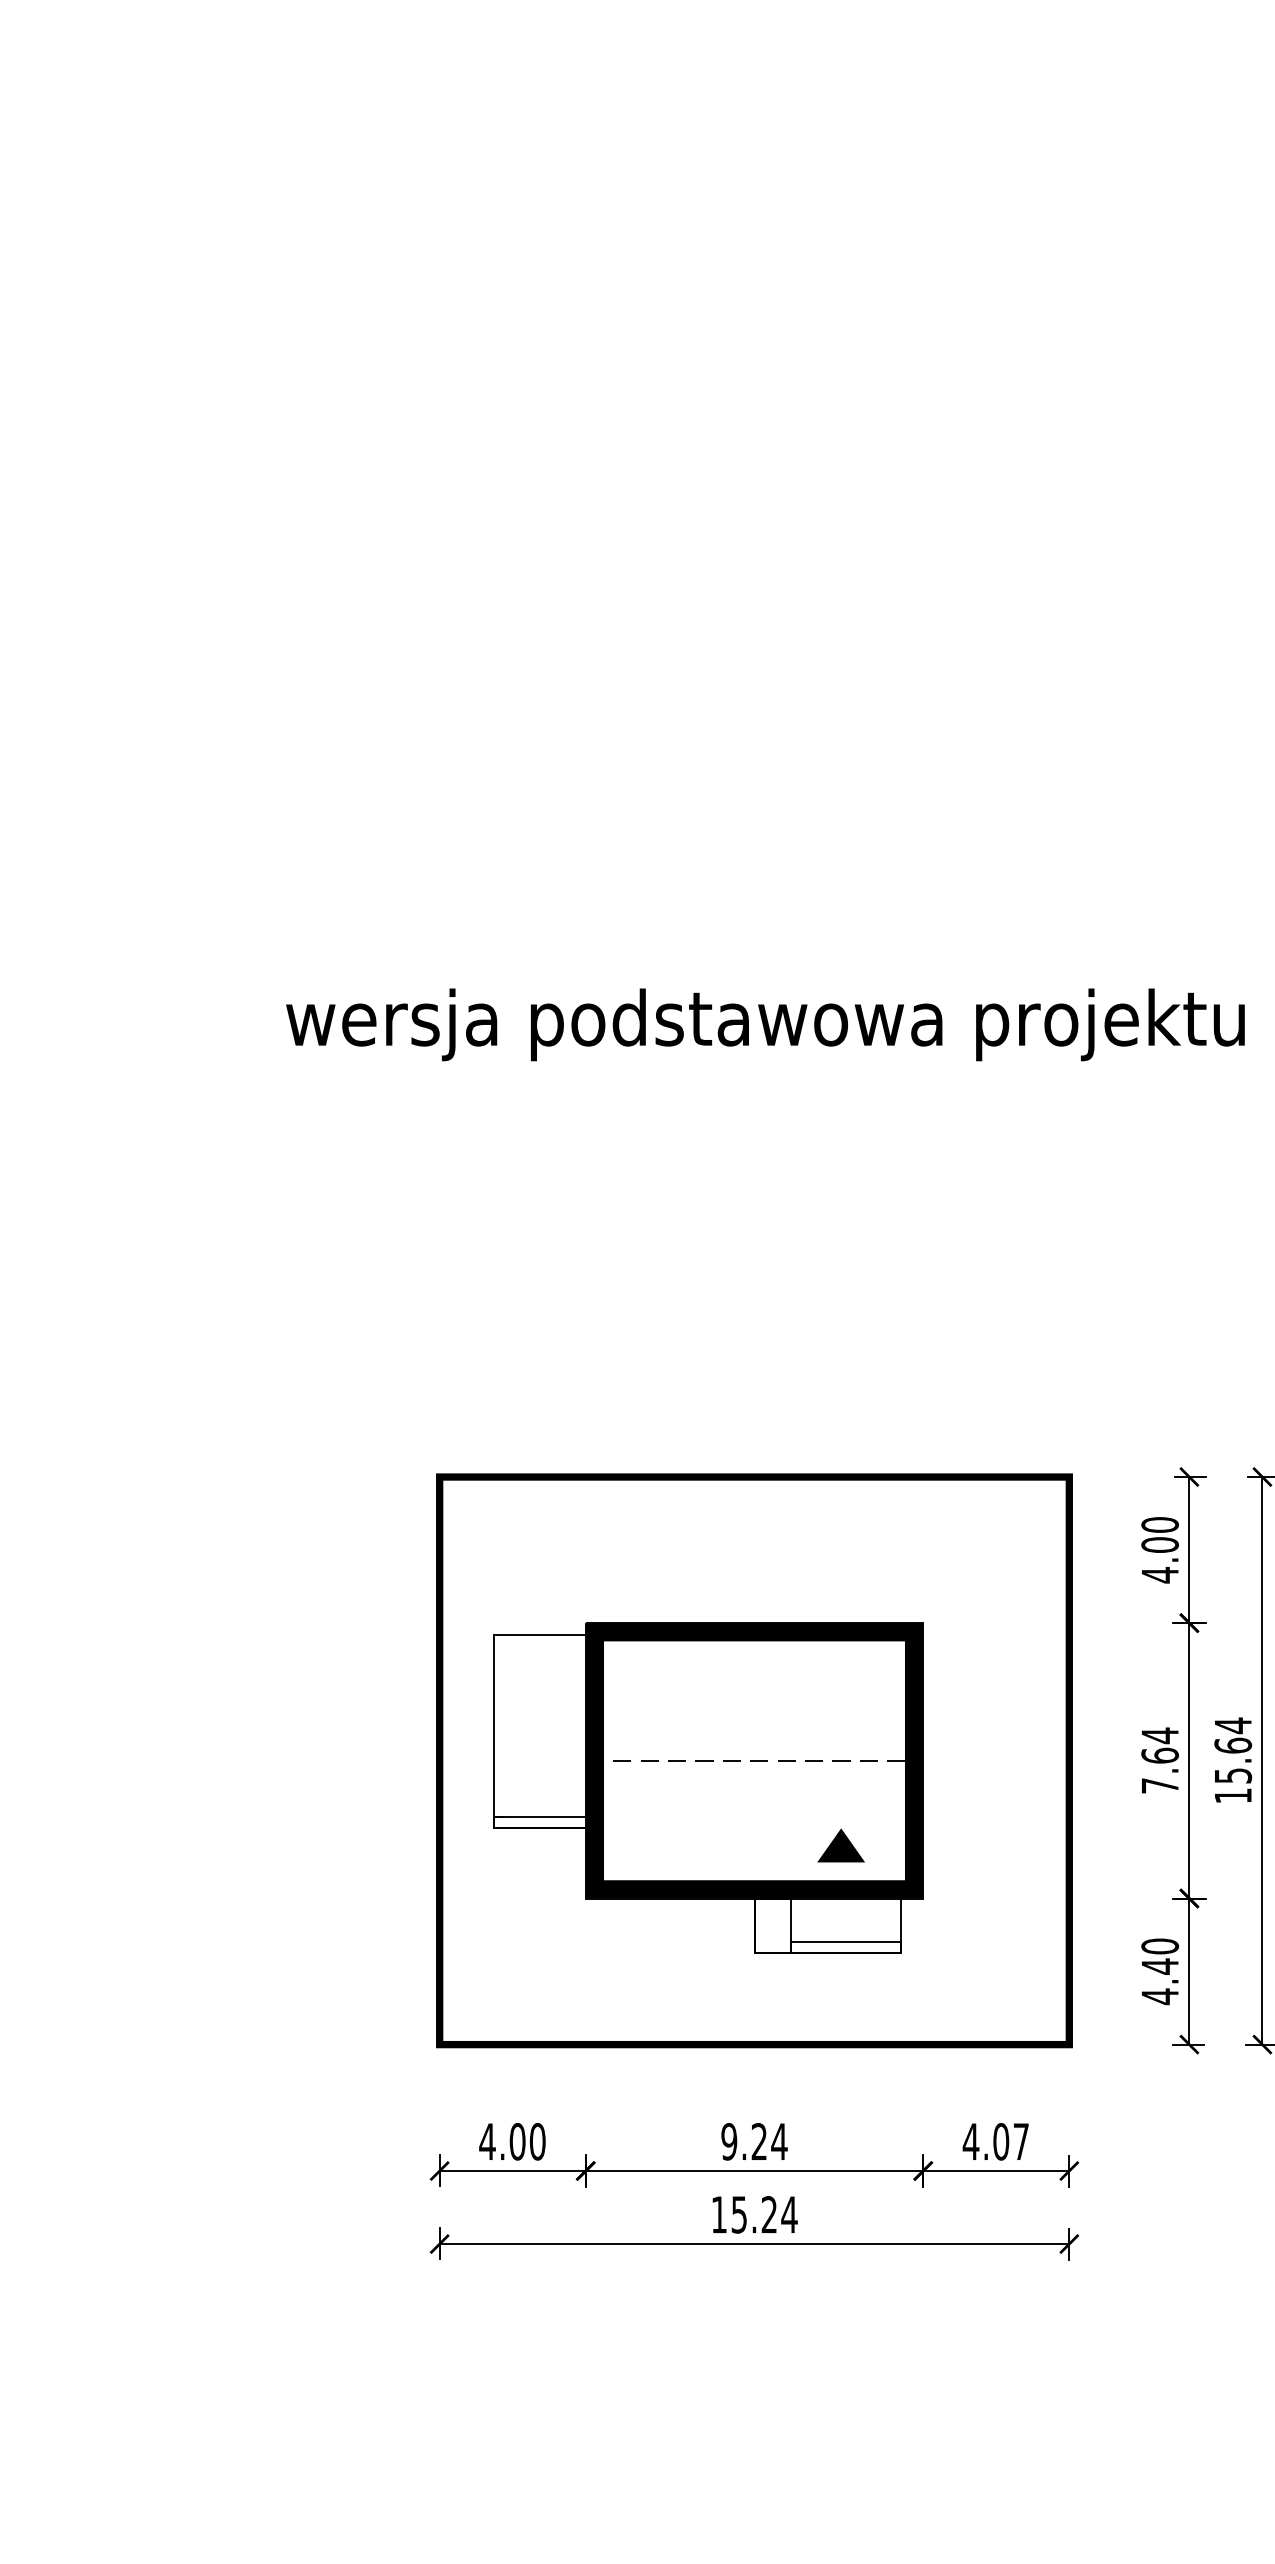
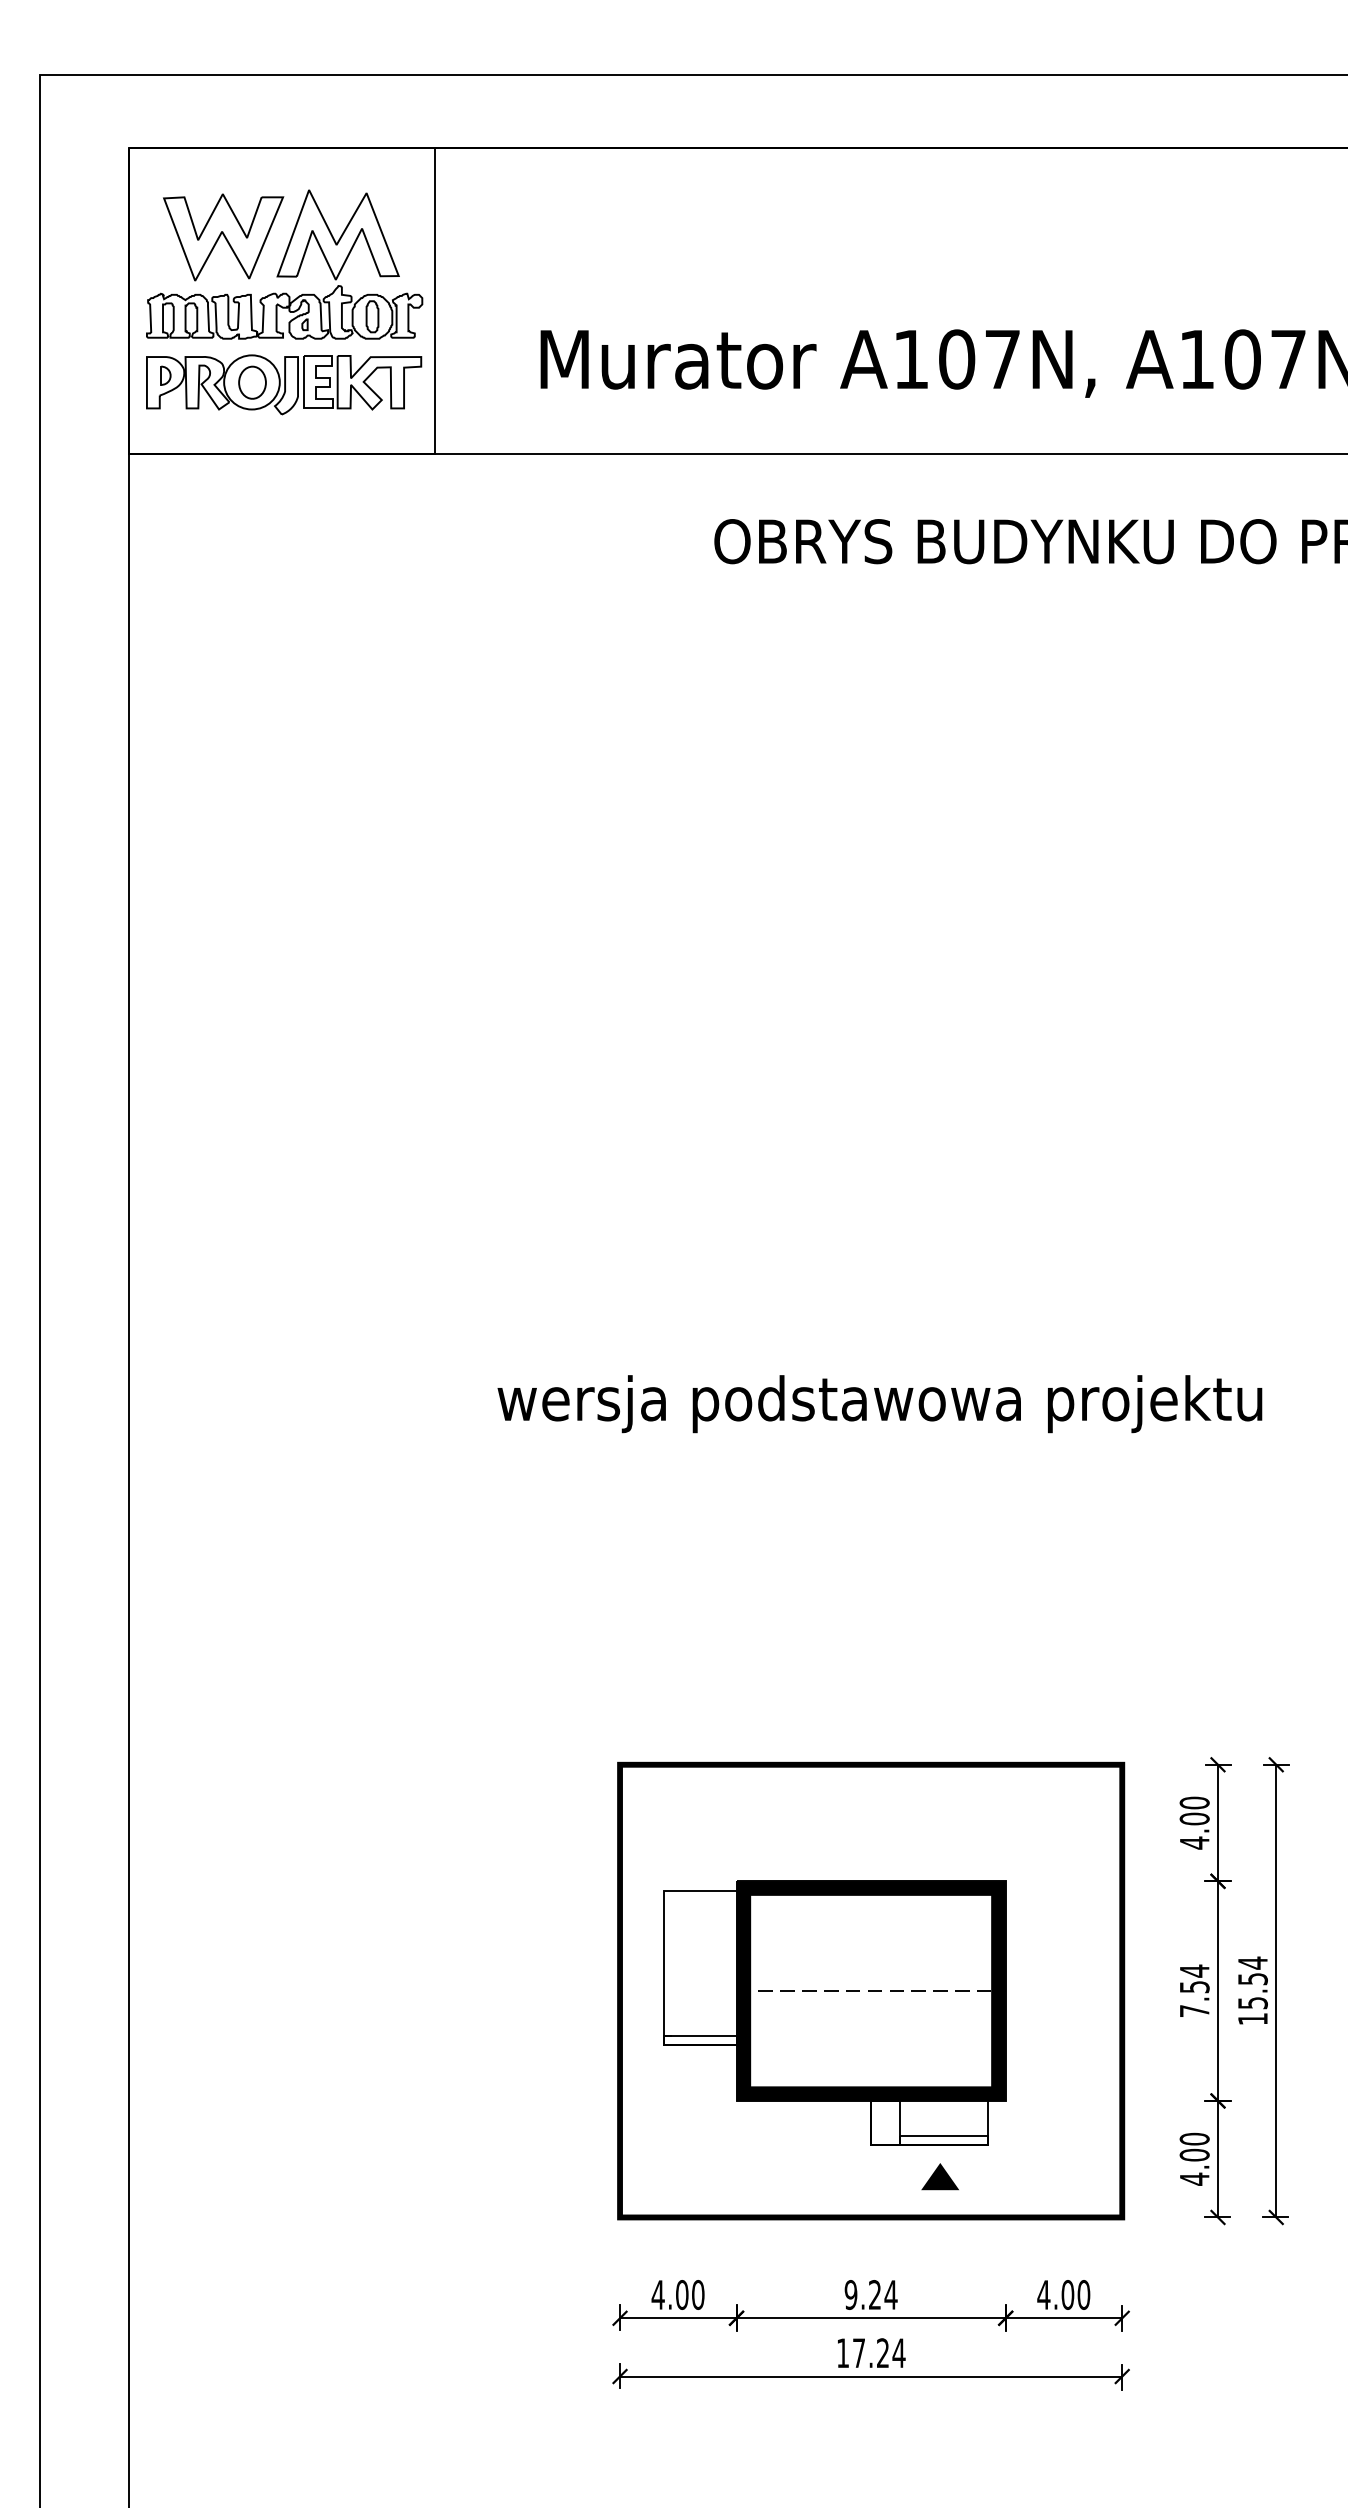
text: (1232, 1745) -> (1252, 1978), 15.64 -> 15.54
text: (1159, 1755) -> (1194, 1986), 7.64 -> 7.54
part: (840, 1845) -> (939, 2176), moved
text: (1159, 1965) -> (1194, 2154), 4.40 -> 4.00
text: (1020, 2141) -> (1083, 2294), 4.07 -> 4.00
text: (738, 2215) -> (858, 2353), 15.24 -> 17.24

